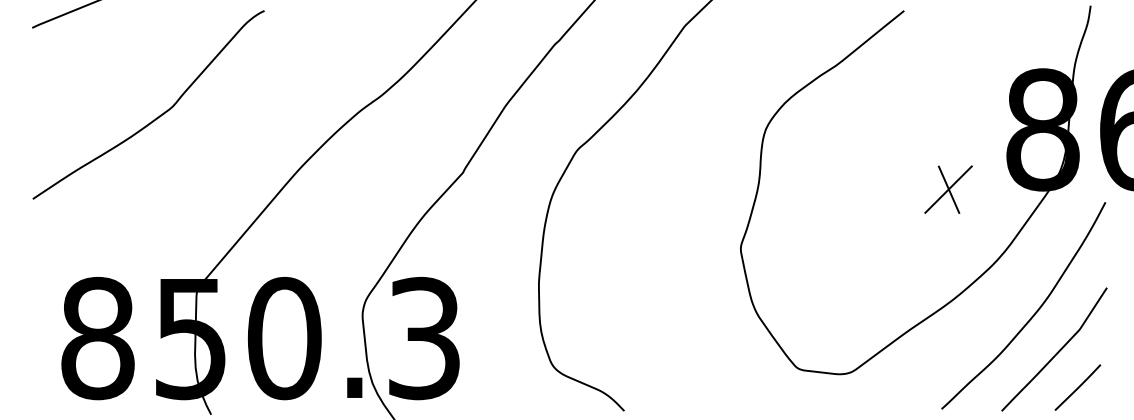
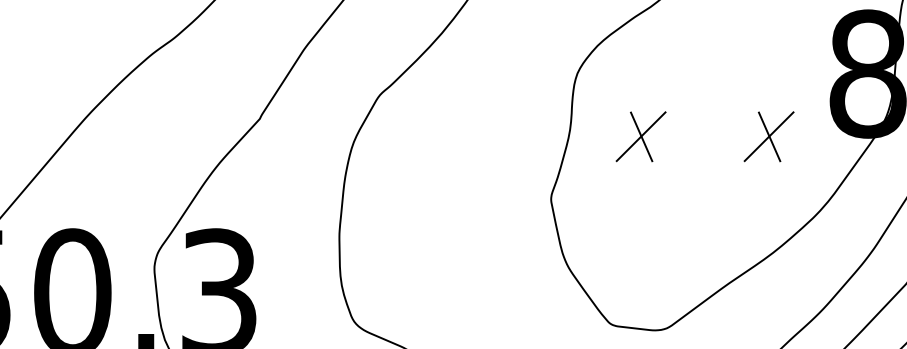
part: (826, 189) -> (641, 136), added

